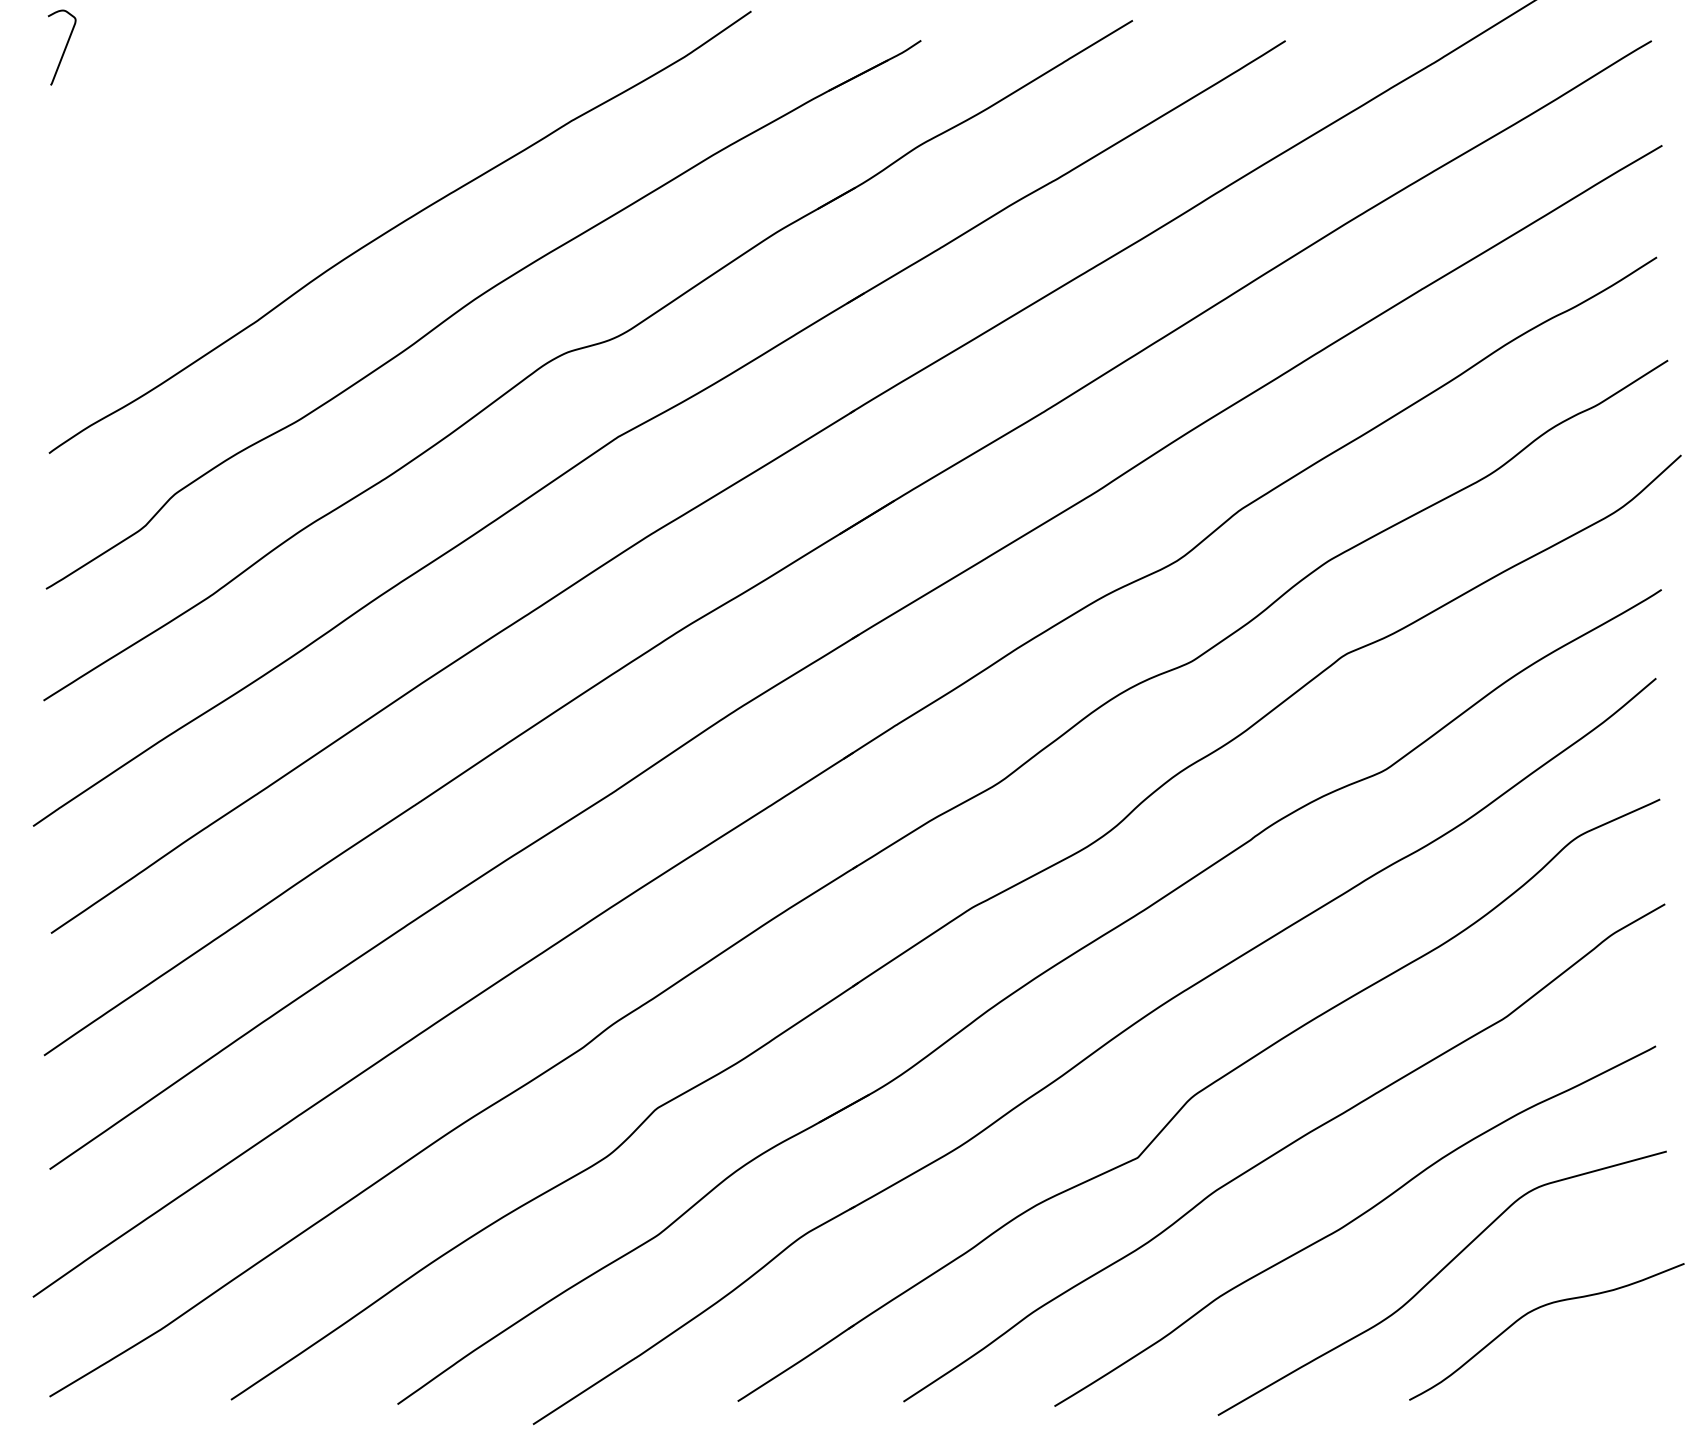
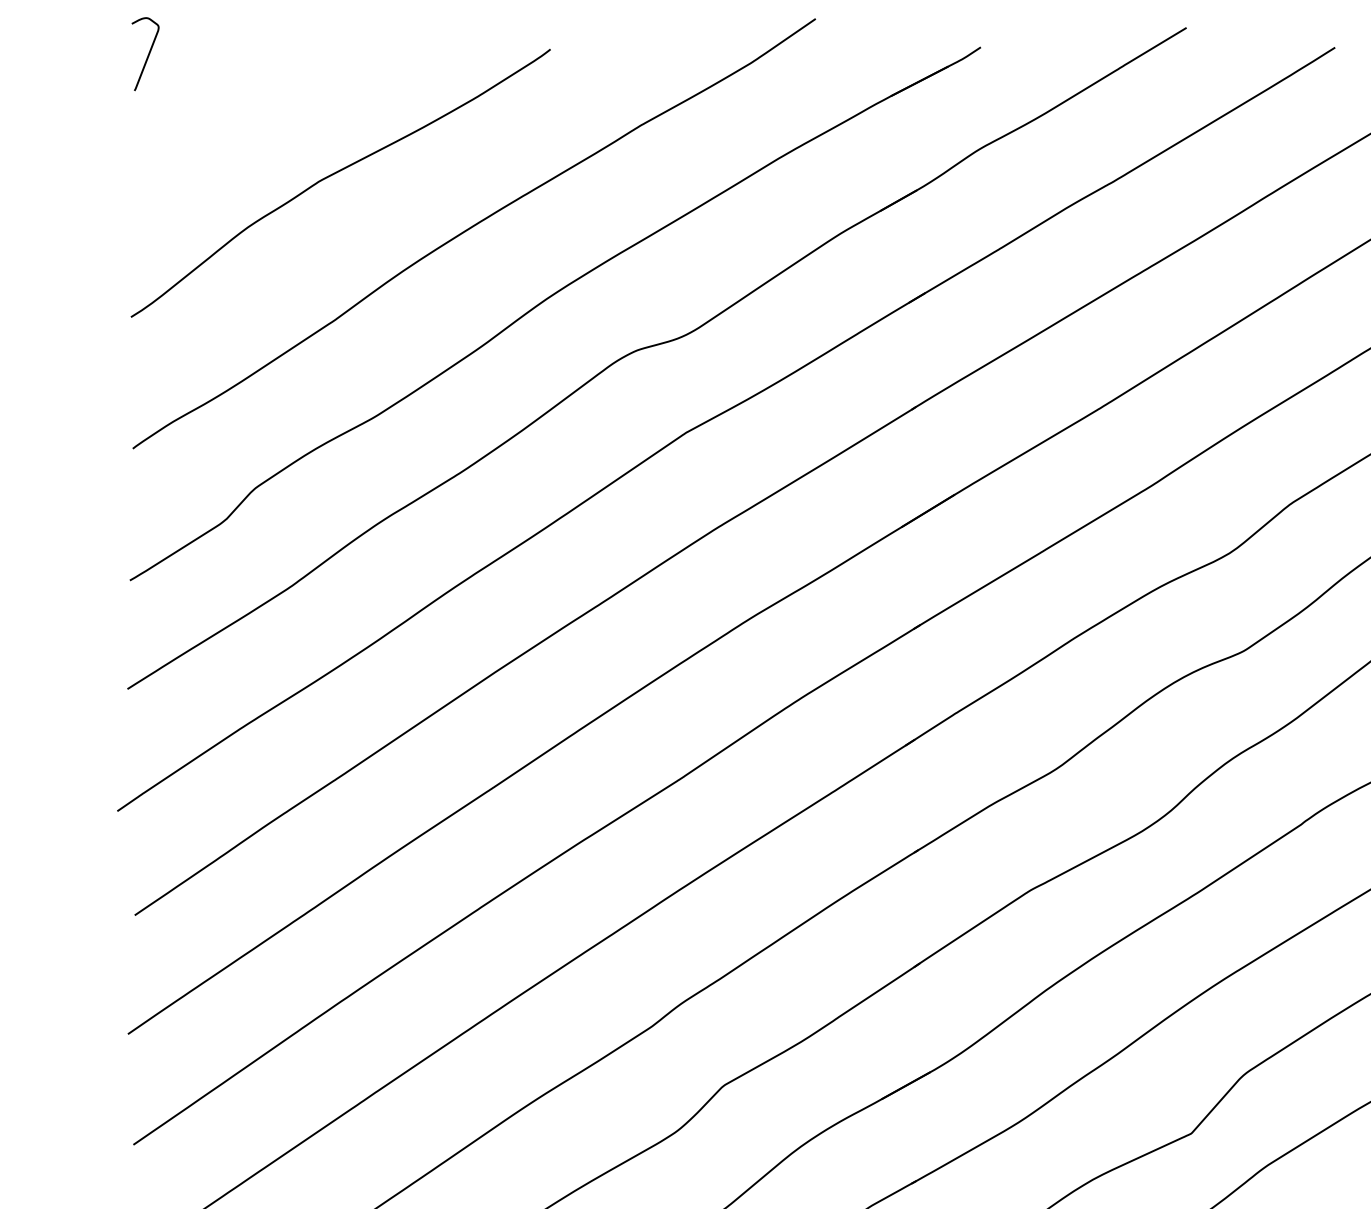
curve: (258, 170) -> (336, 173), added

